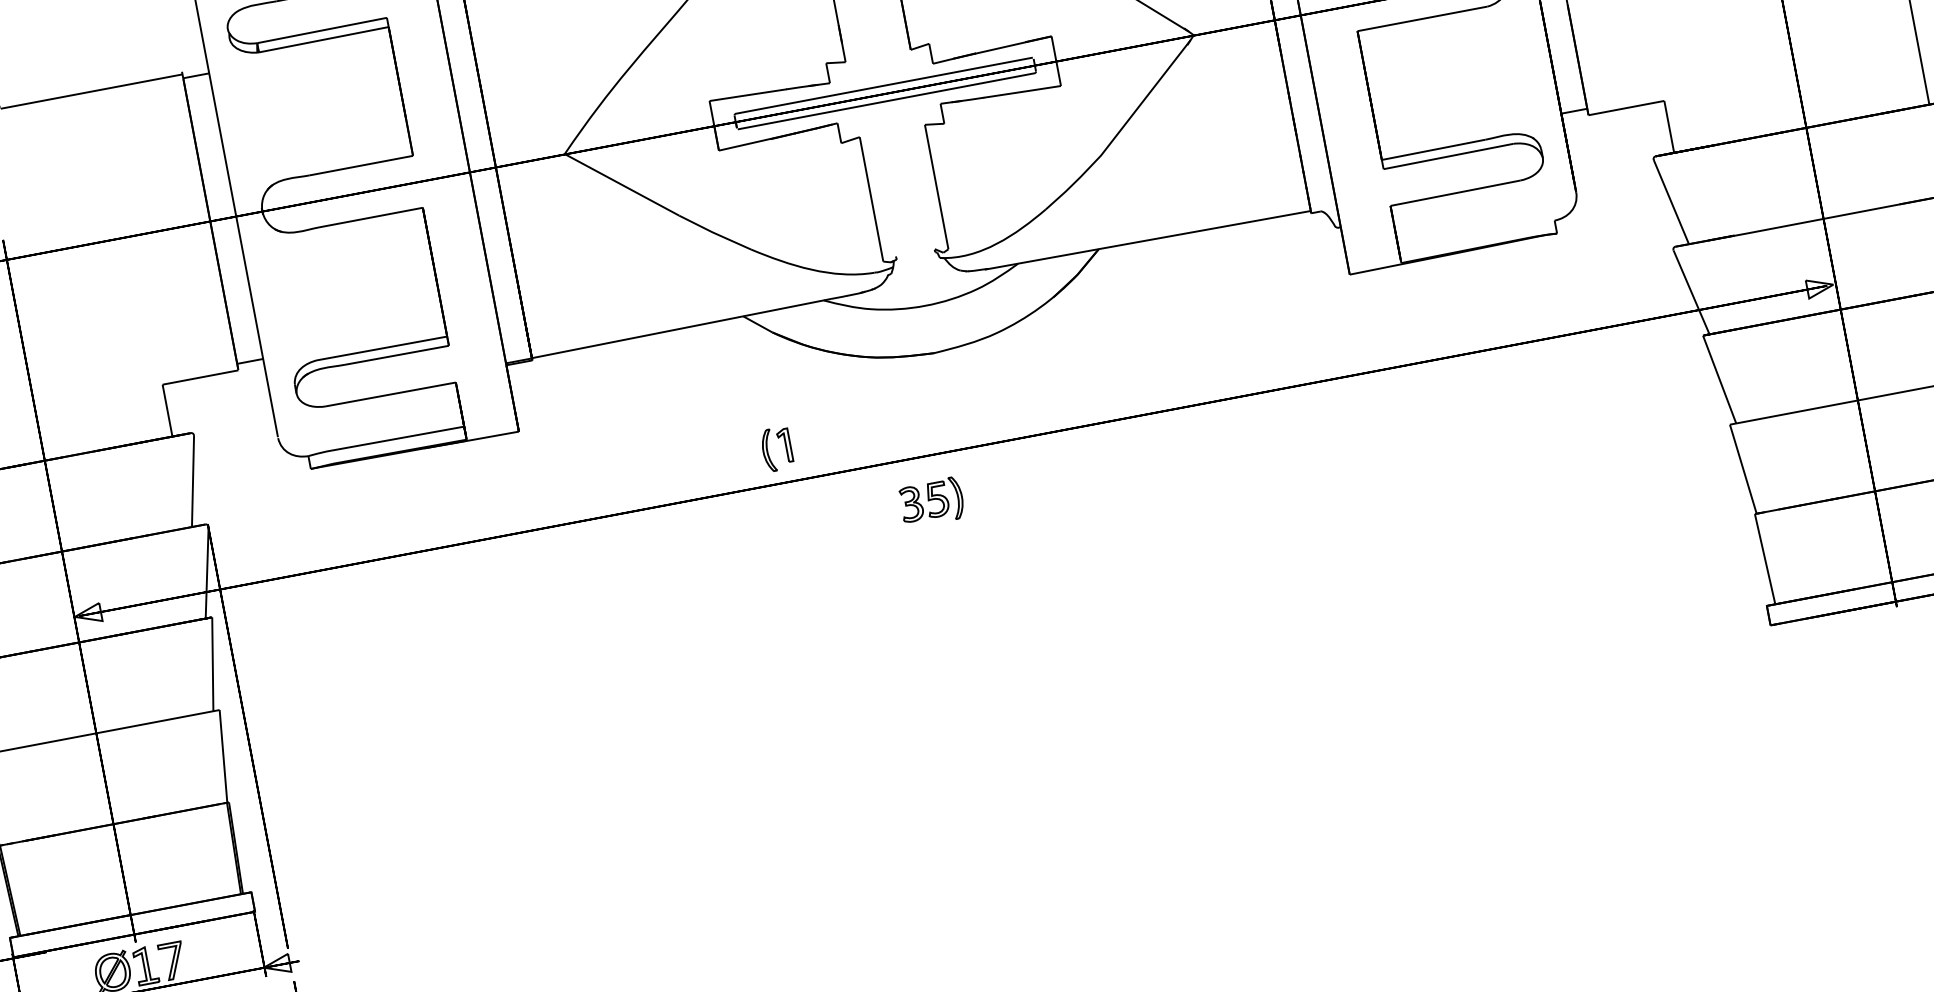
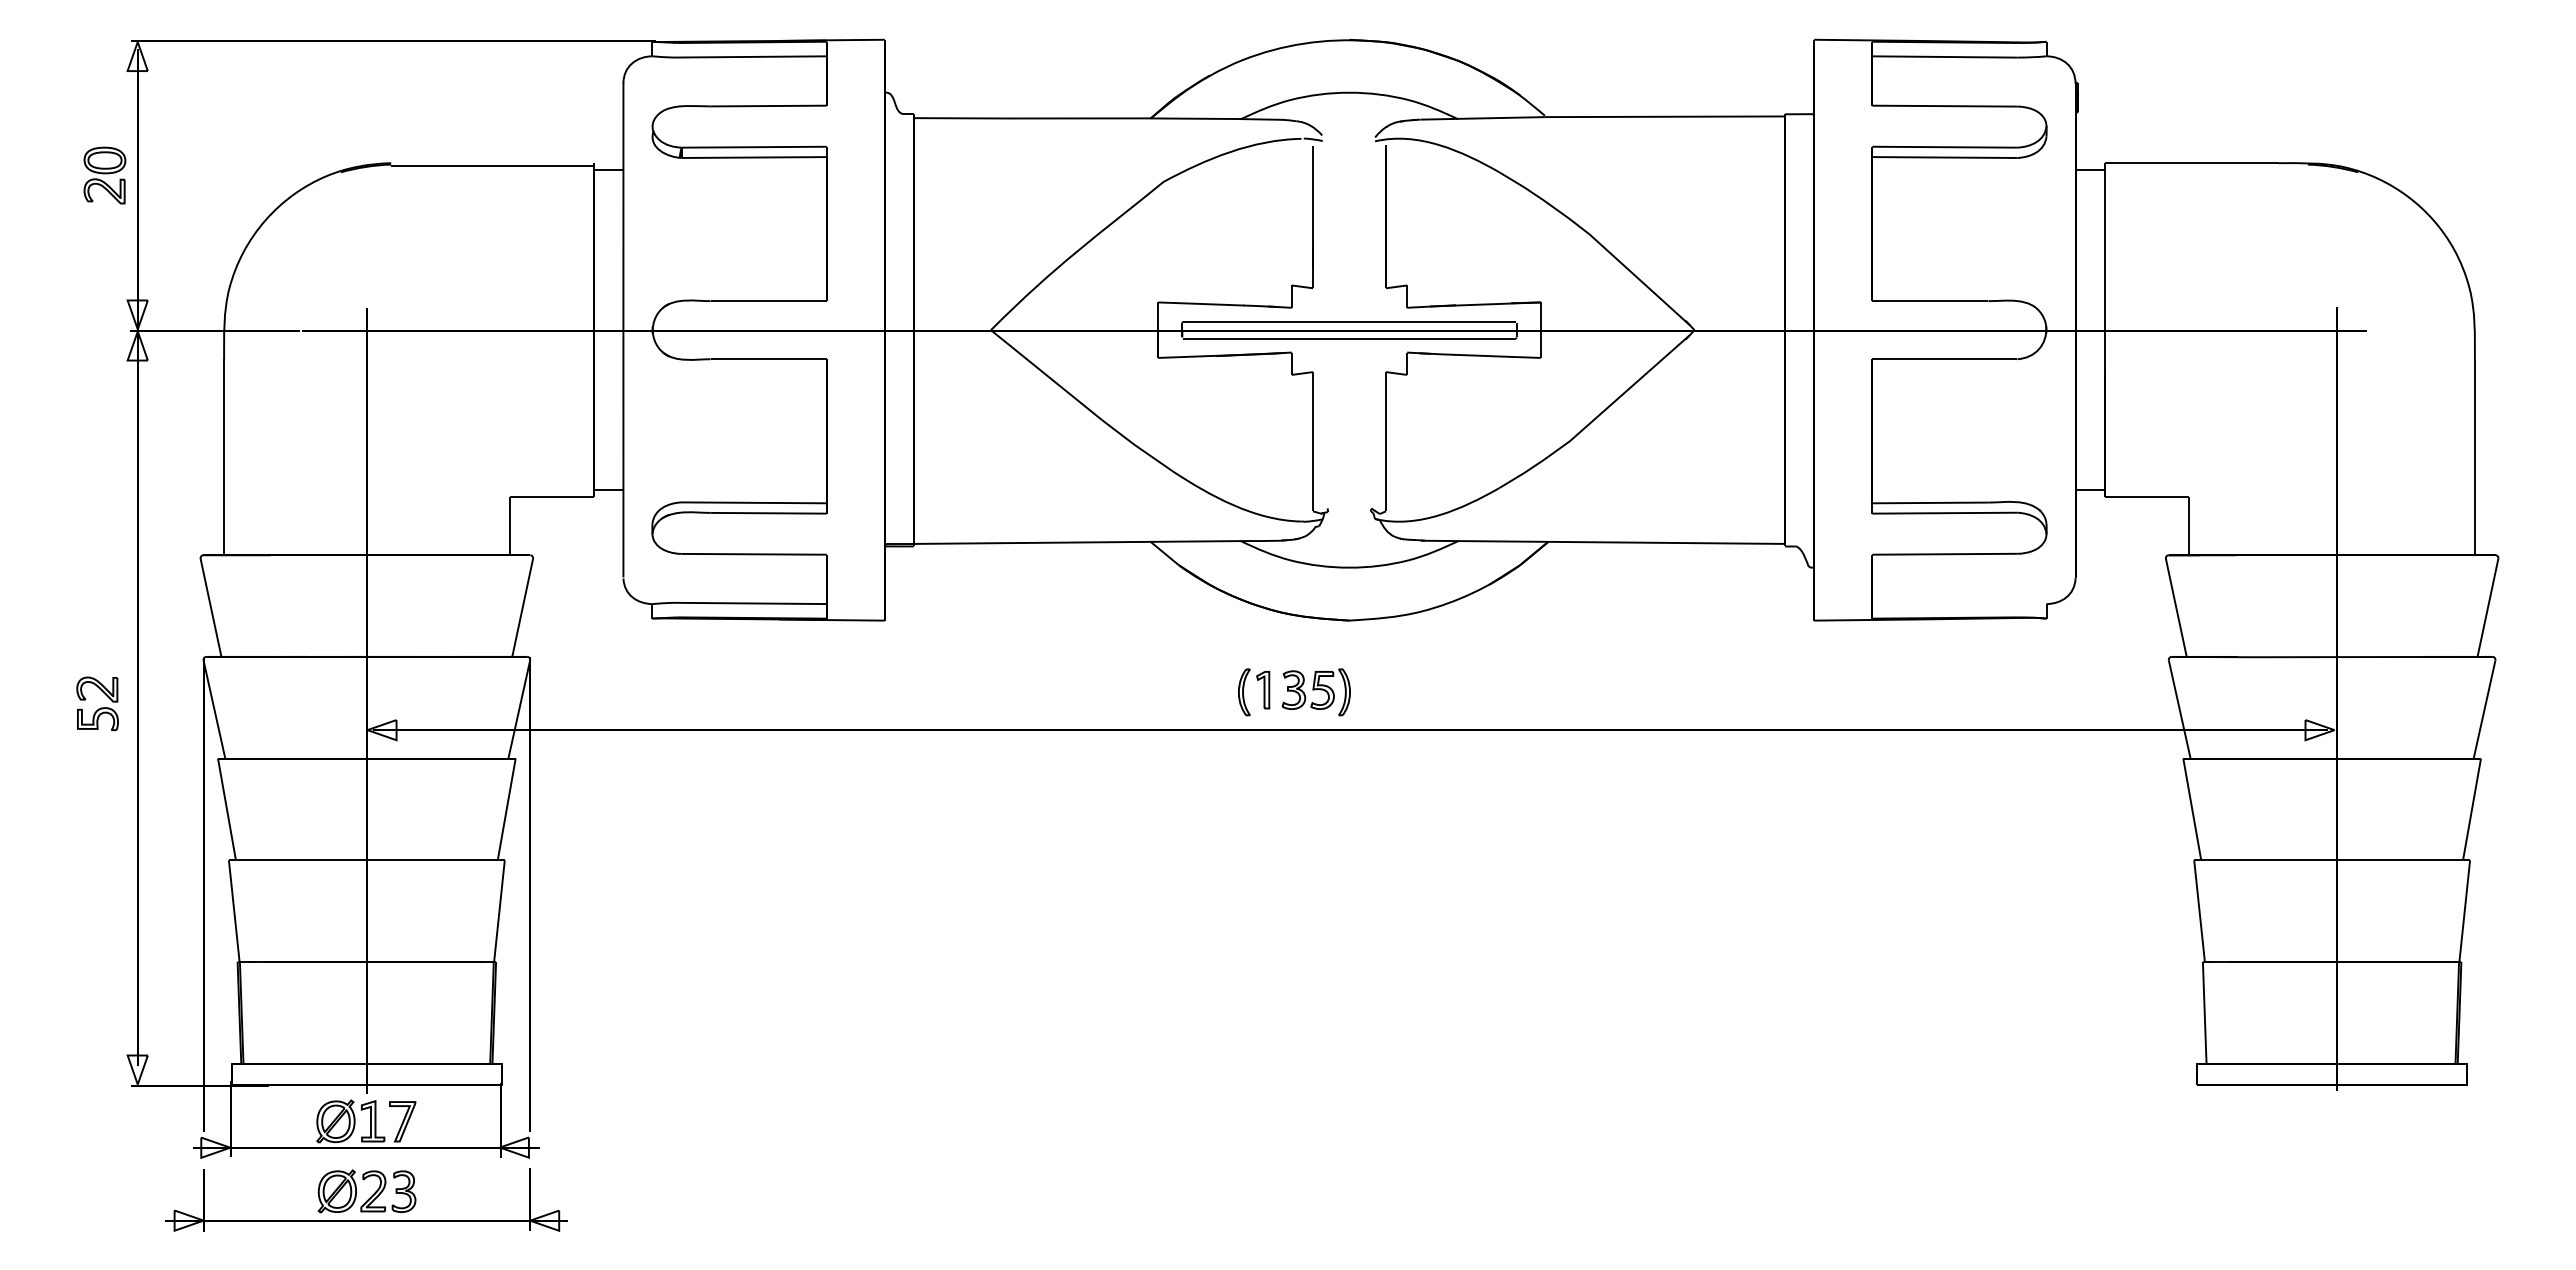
part: (785, 447) -> (1263, 692), moved
part: (931, 502) -> (1315, 692), moved

